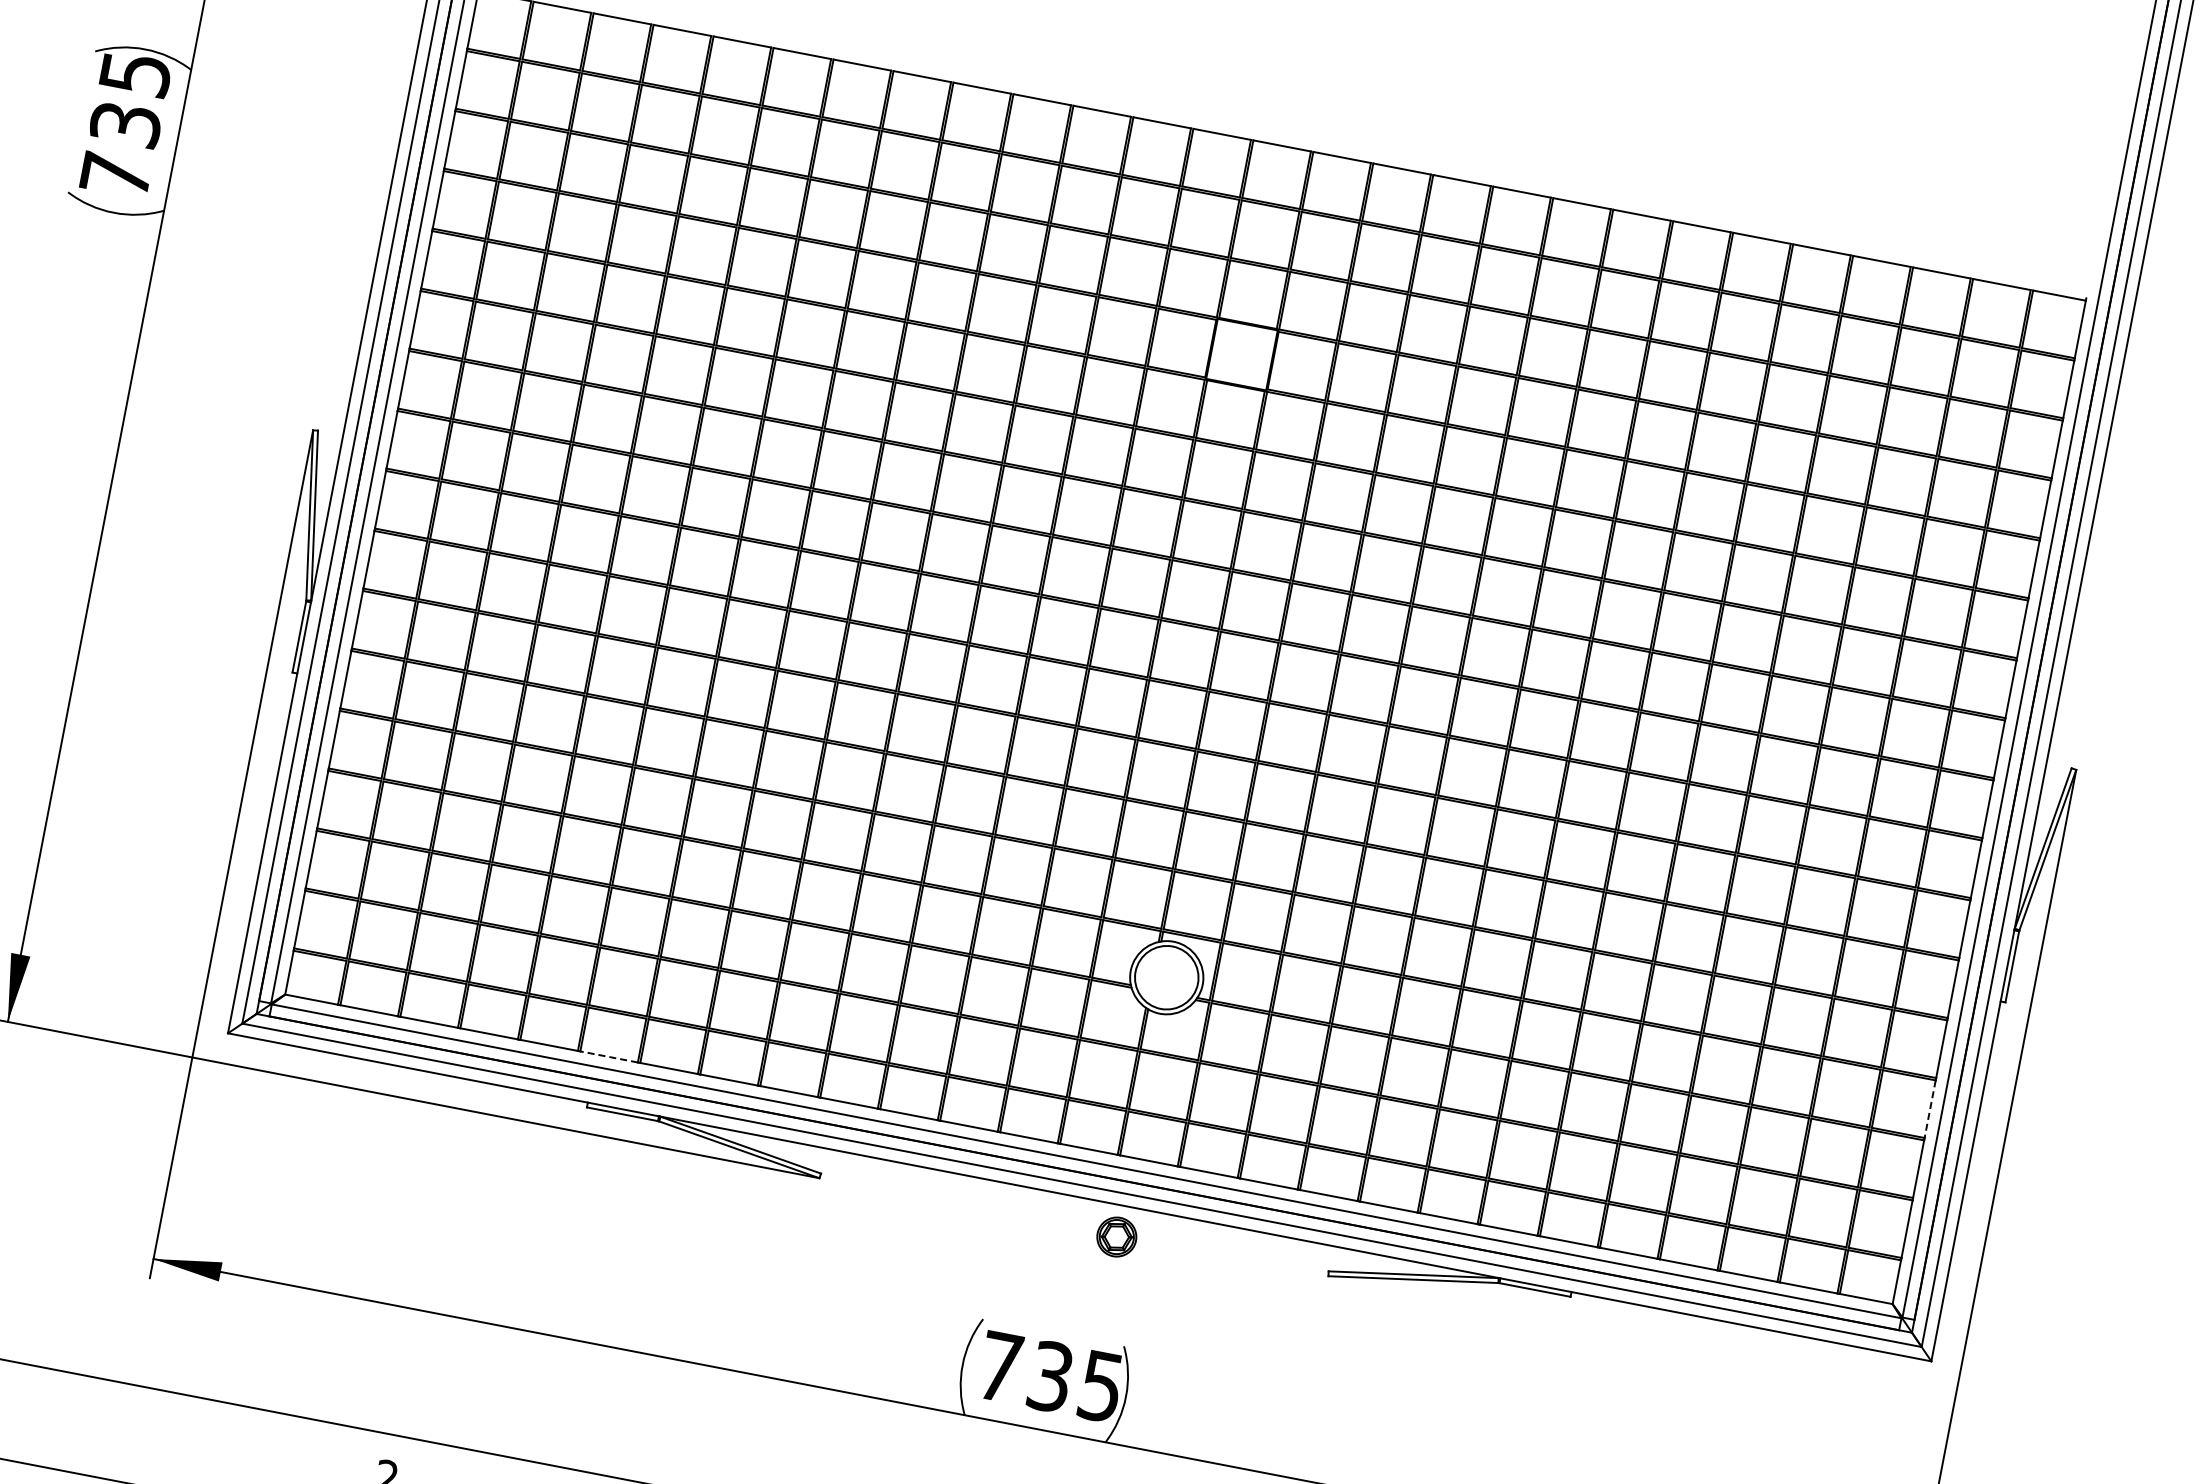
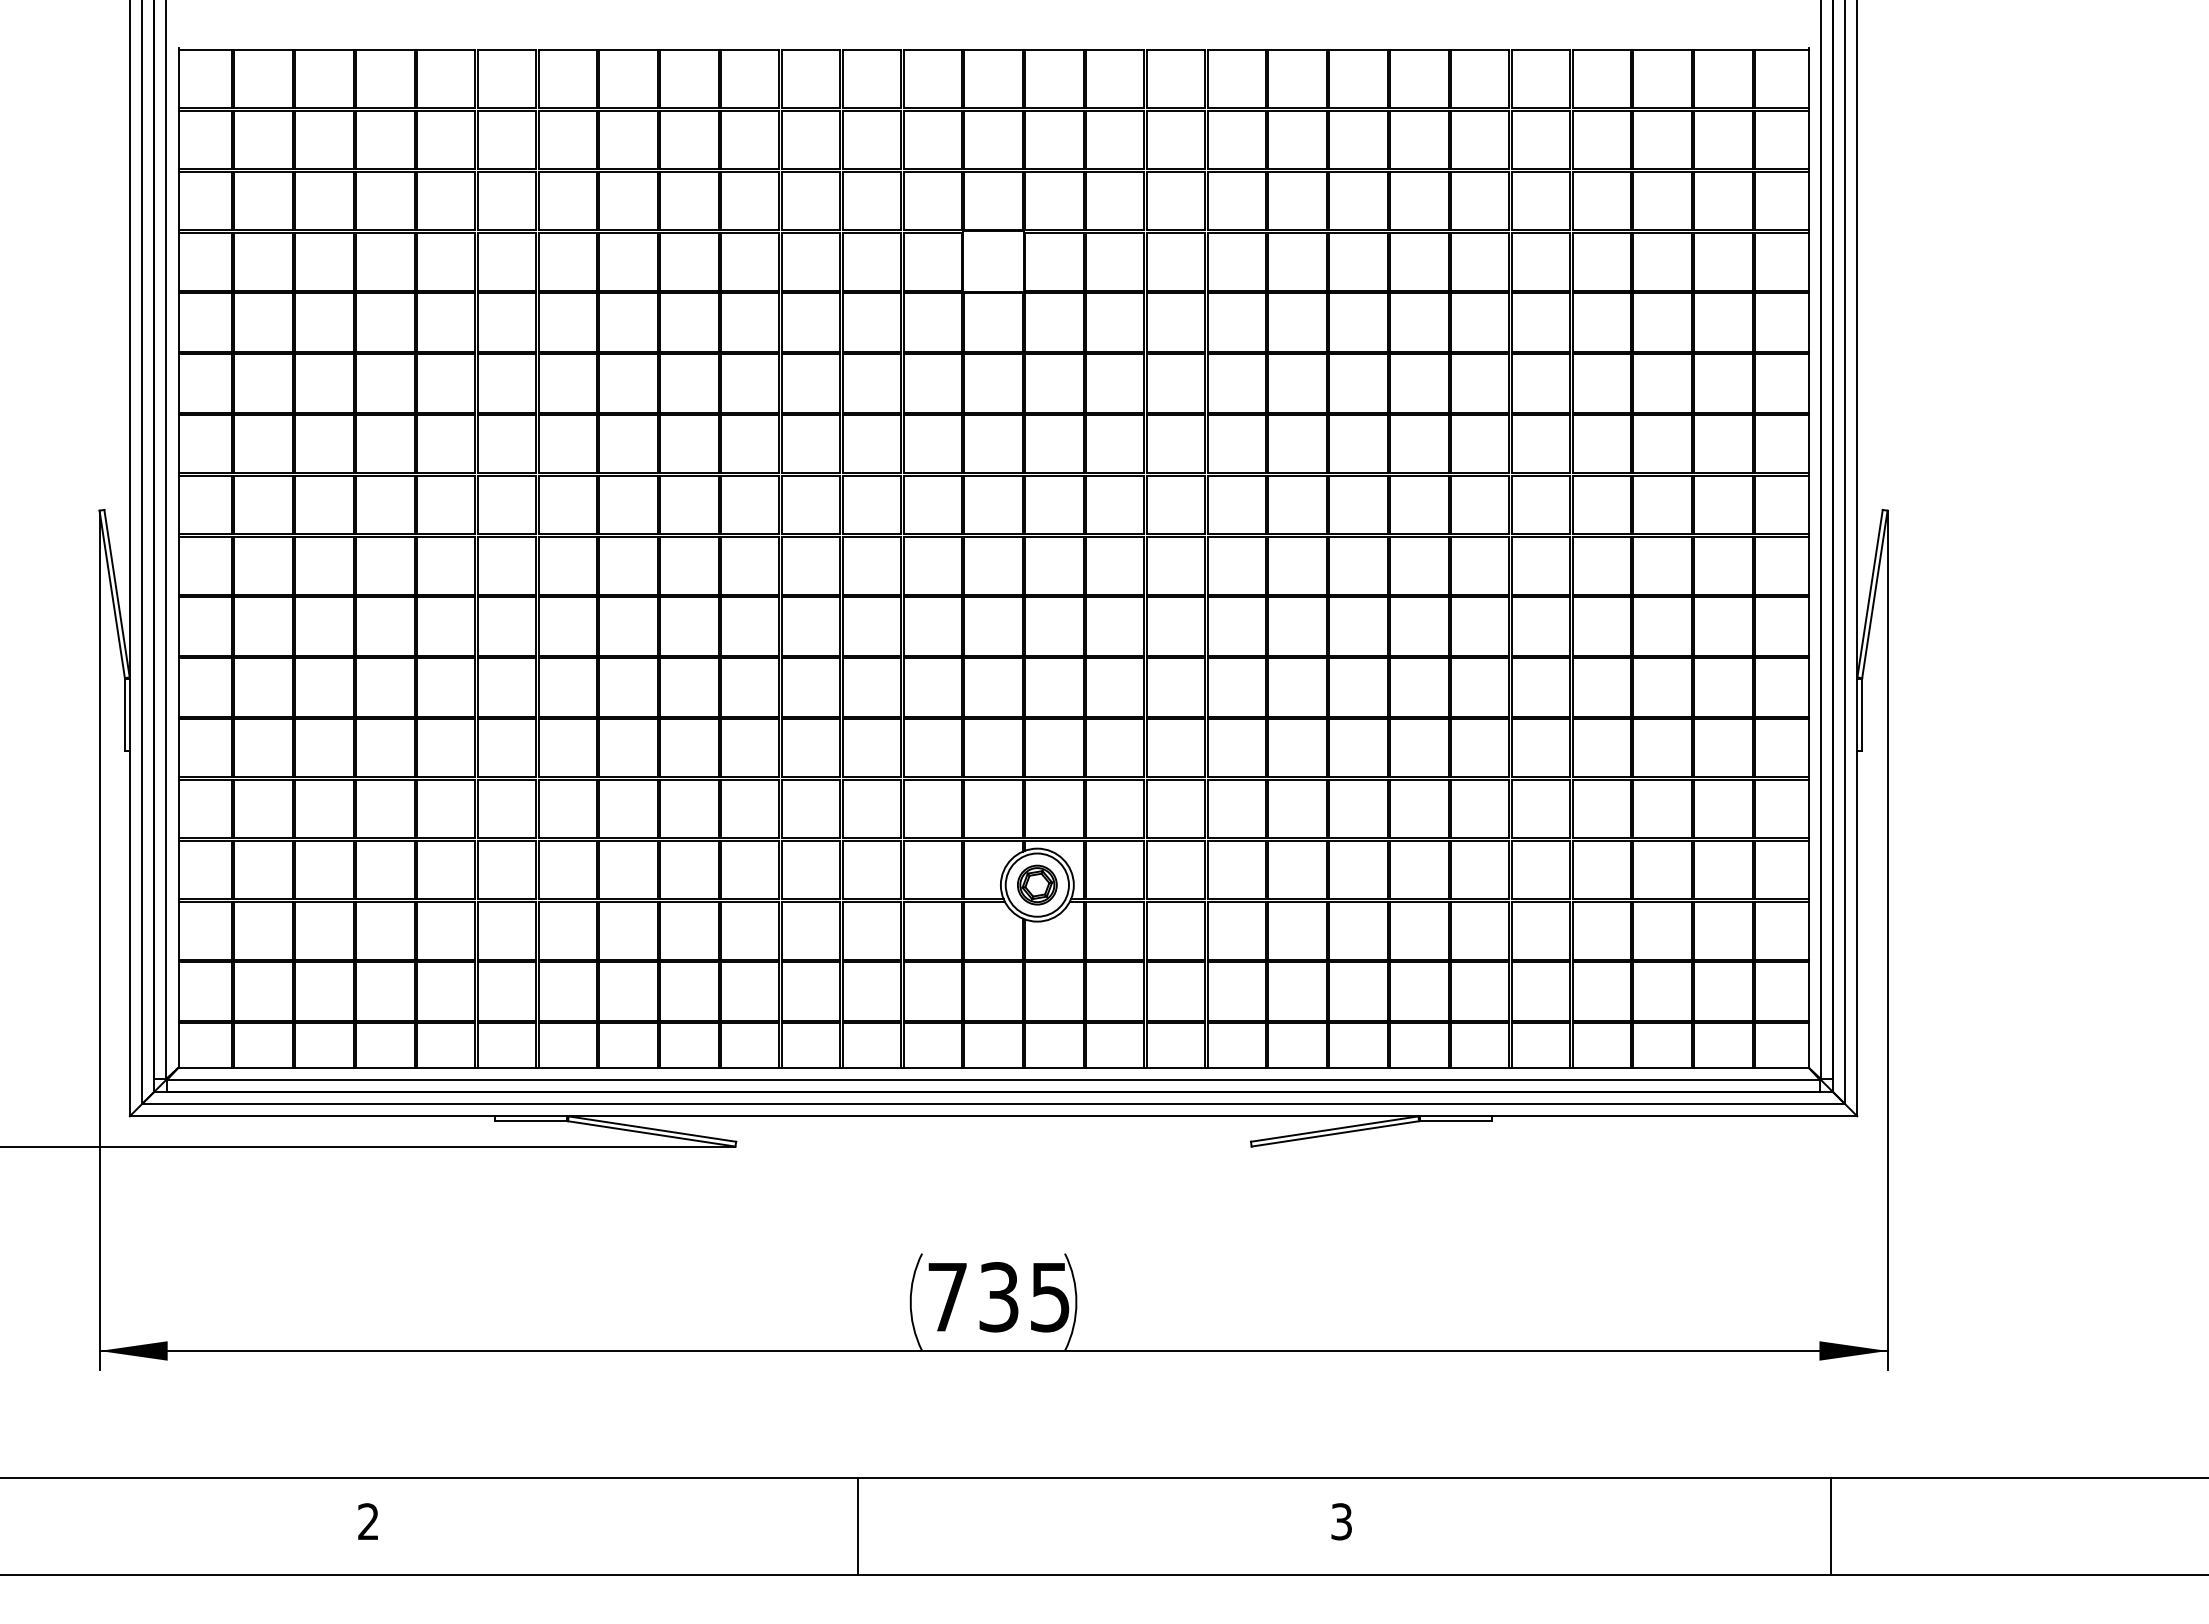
line: (608, 1056) -> (506, 1067), dashed -> solid
line: (1929, 1109) -> (1808, 870), dashed -> solid
part: (1117, 1236) -> (1037, 884), moved

